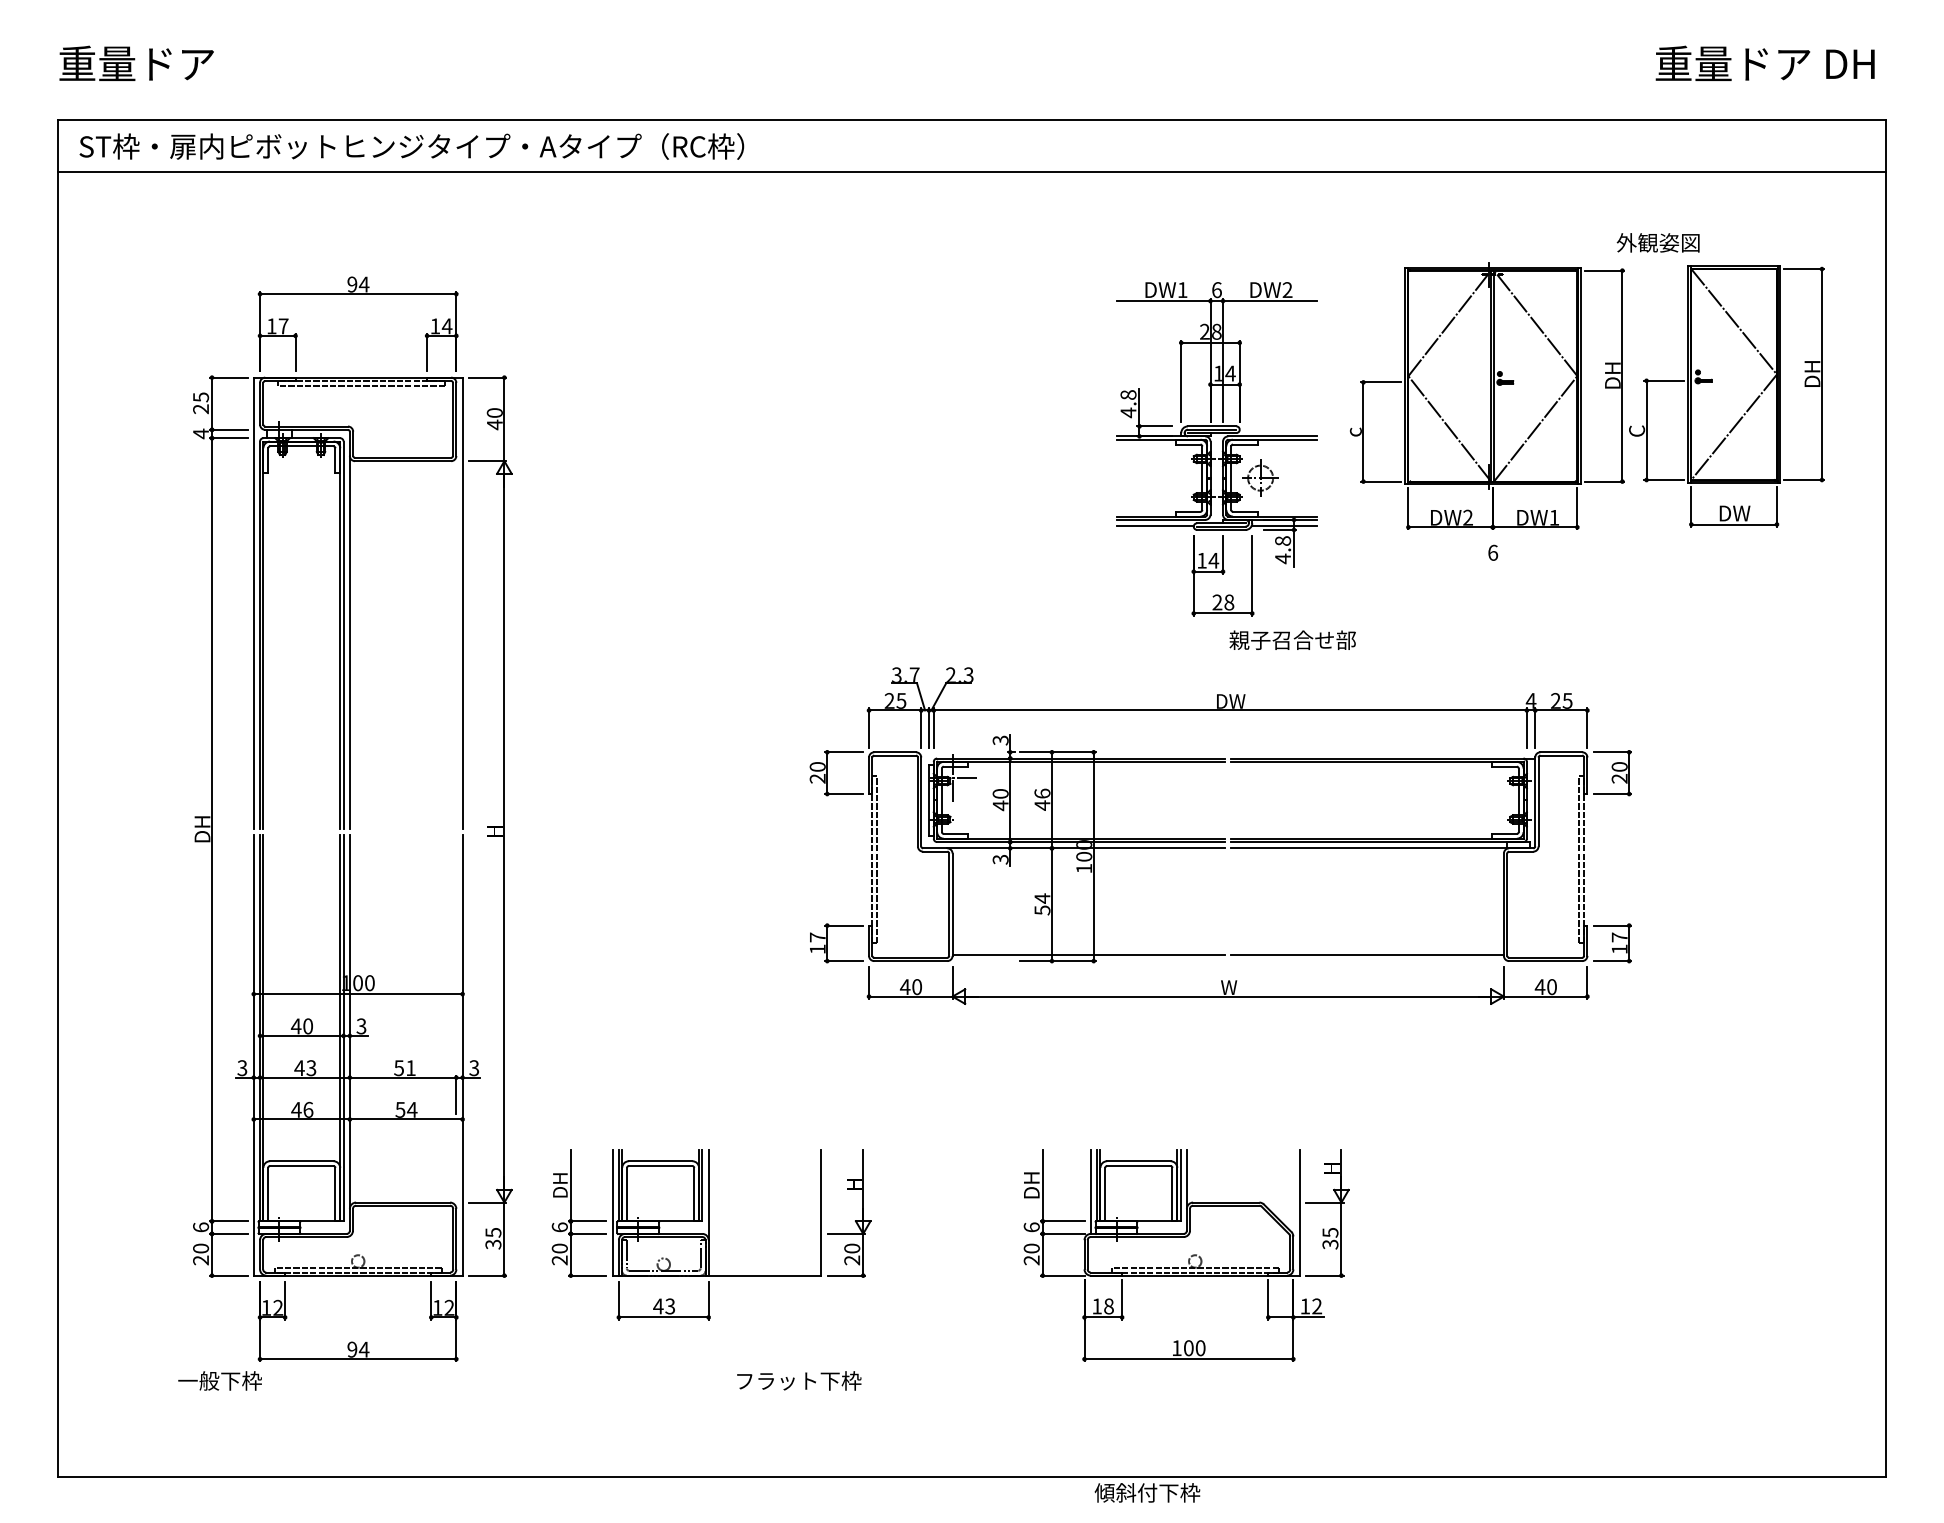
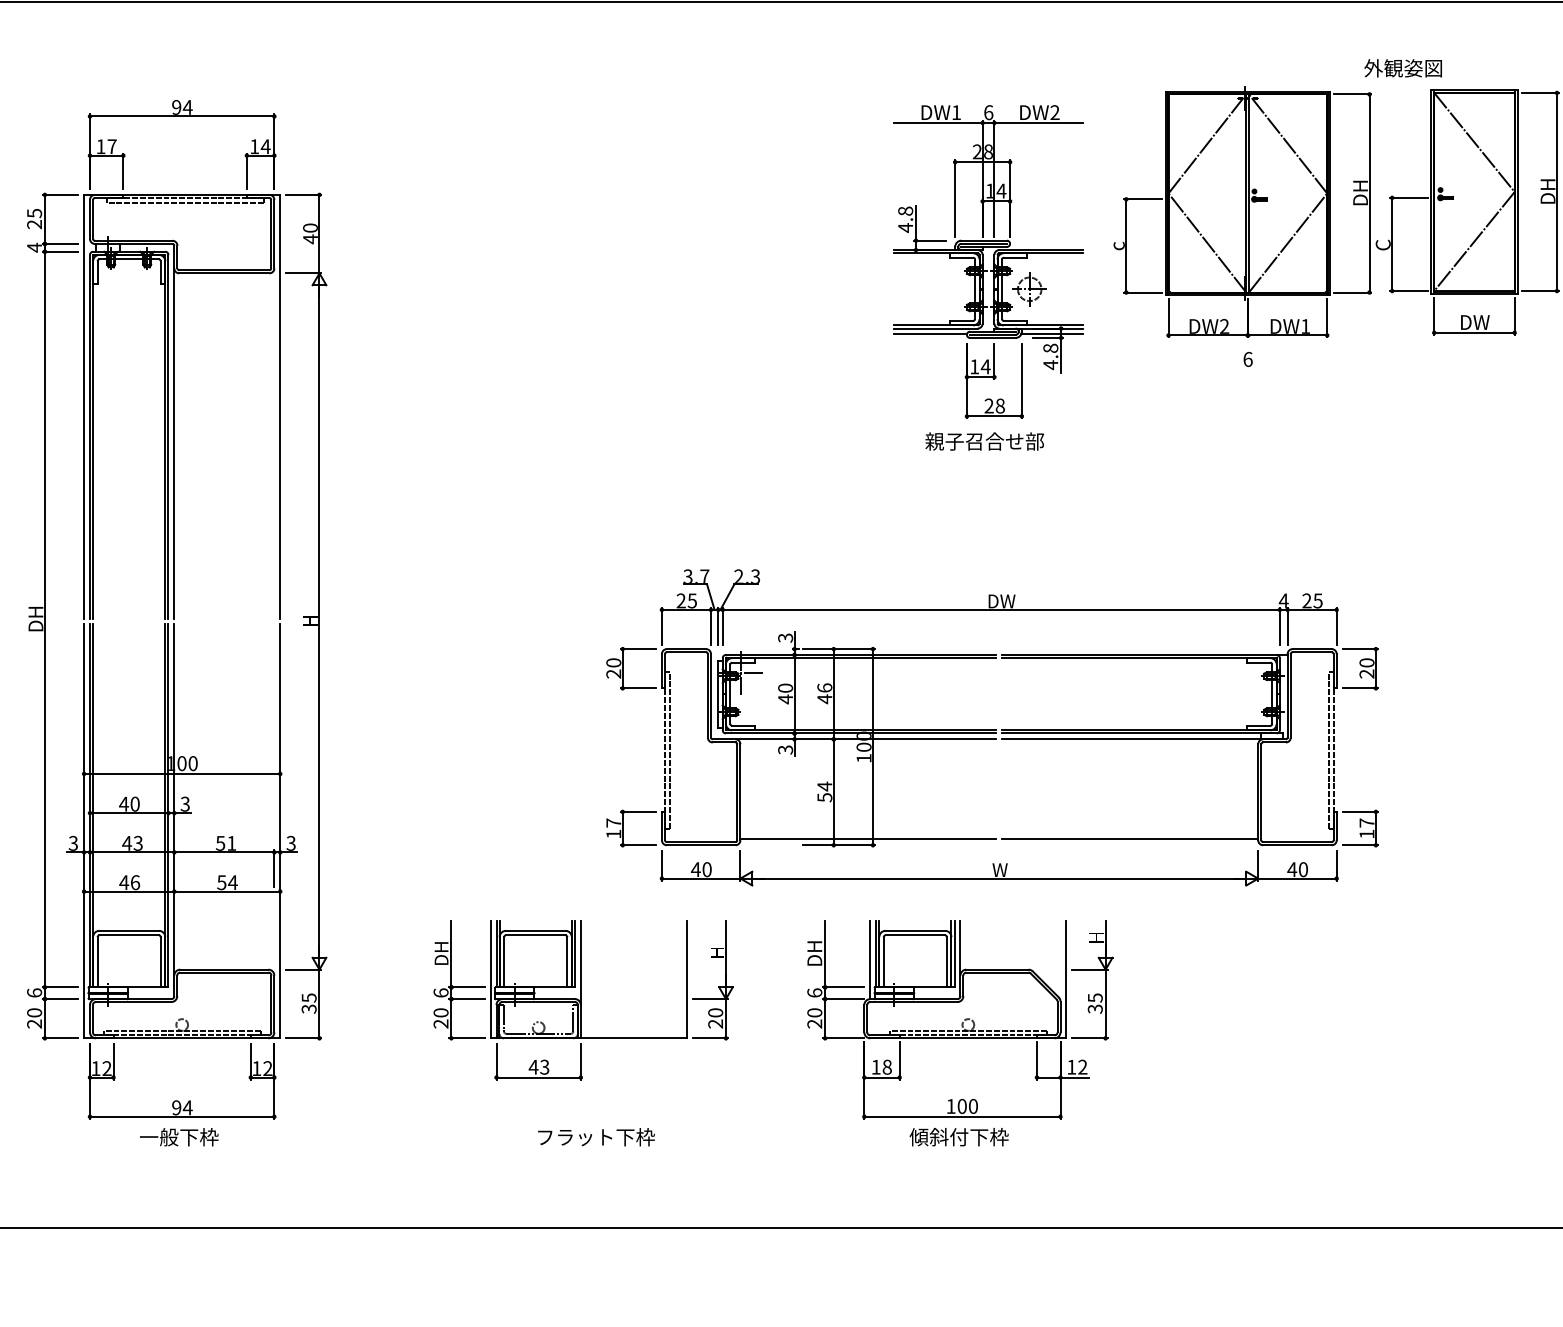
text: (1292, 639) -> (984, 440), moved
part: (1220, 835) -> (992, 727), moved
part: (711, 1234) -> (583, 999), moved
text: (219, 1380) -> (178, 1136), moved
text: (1147, 1492) -> (959, 1136), moved

